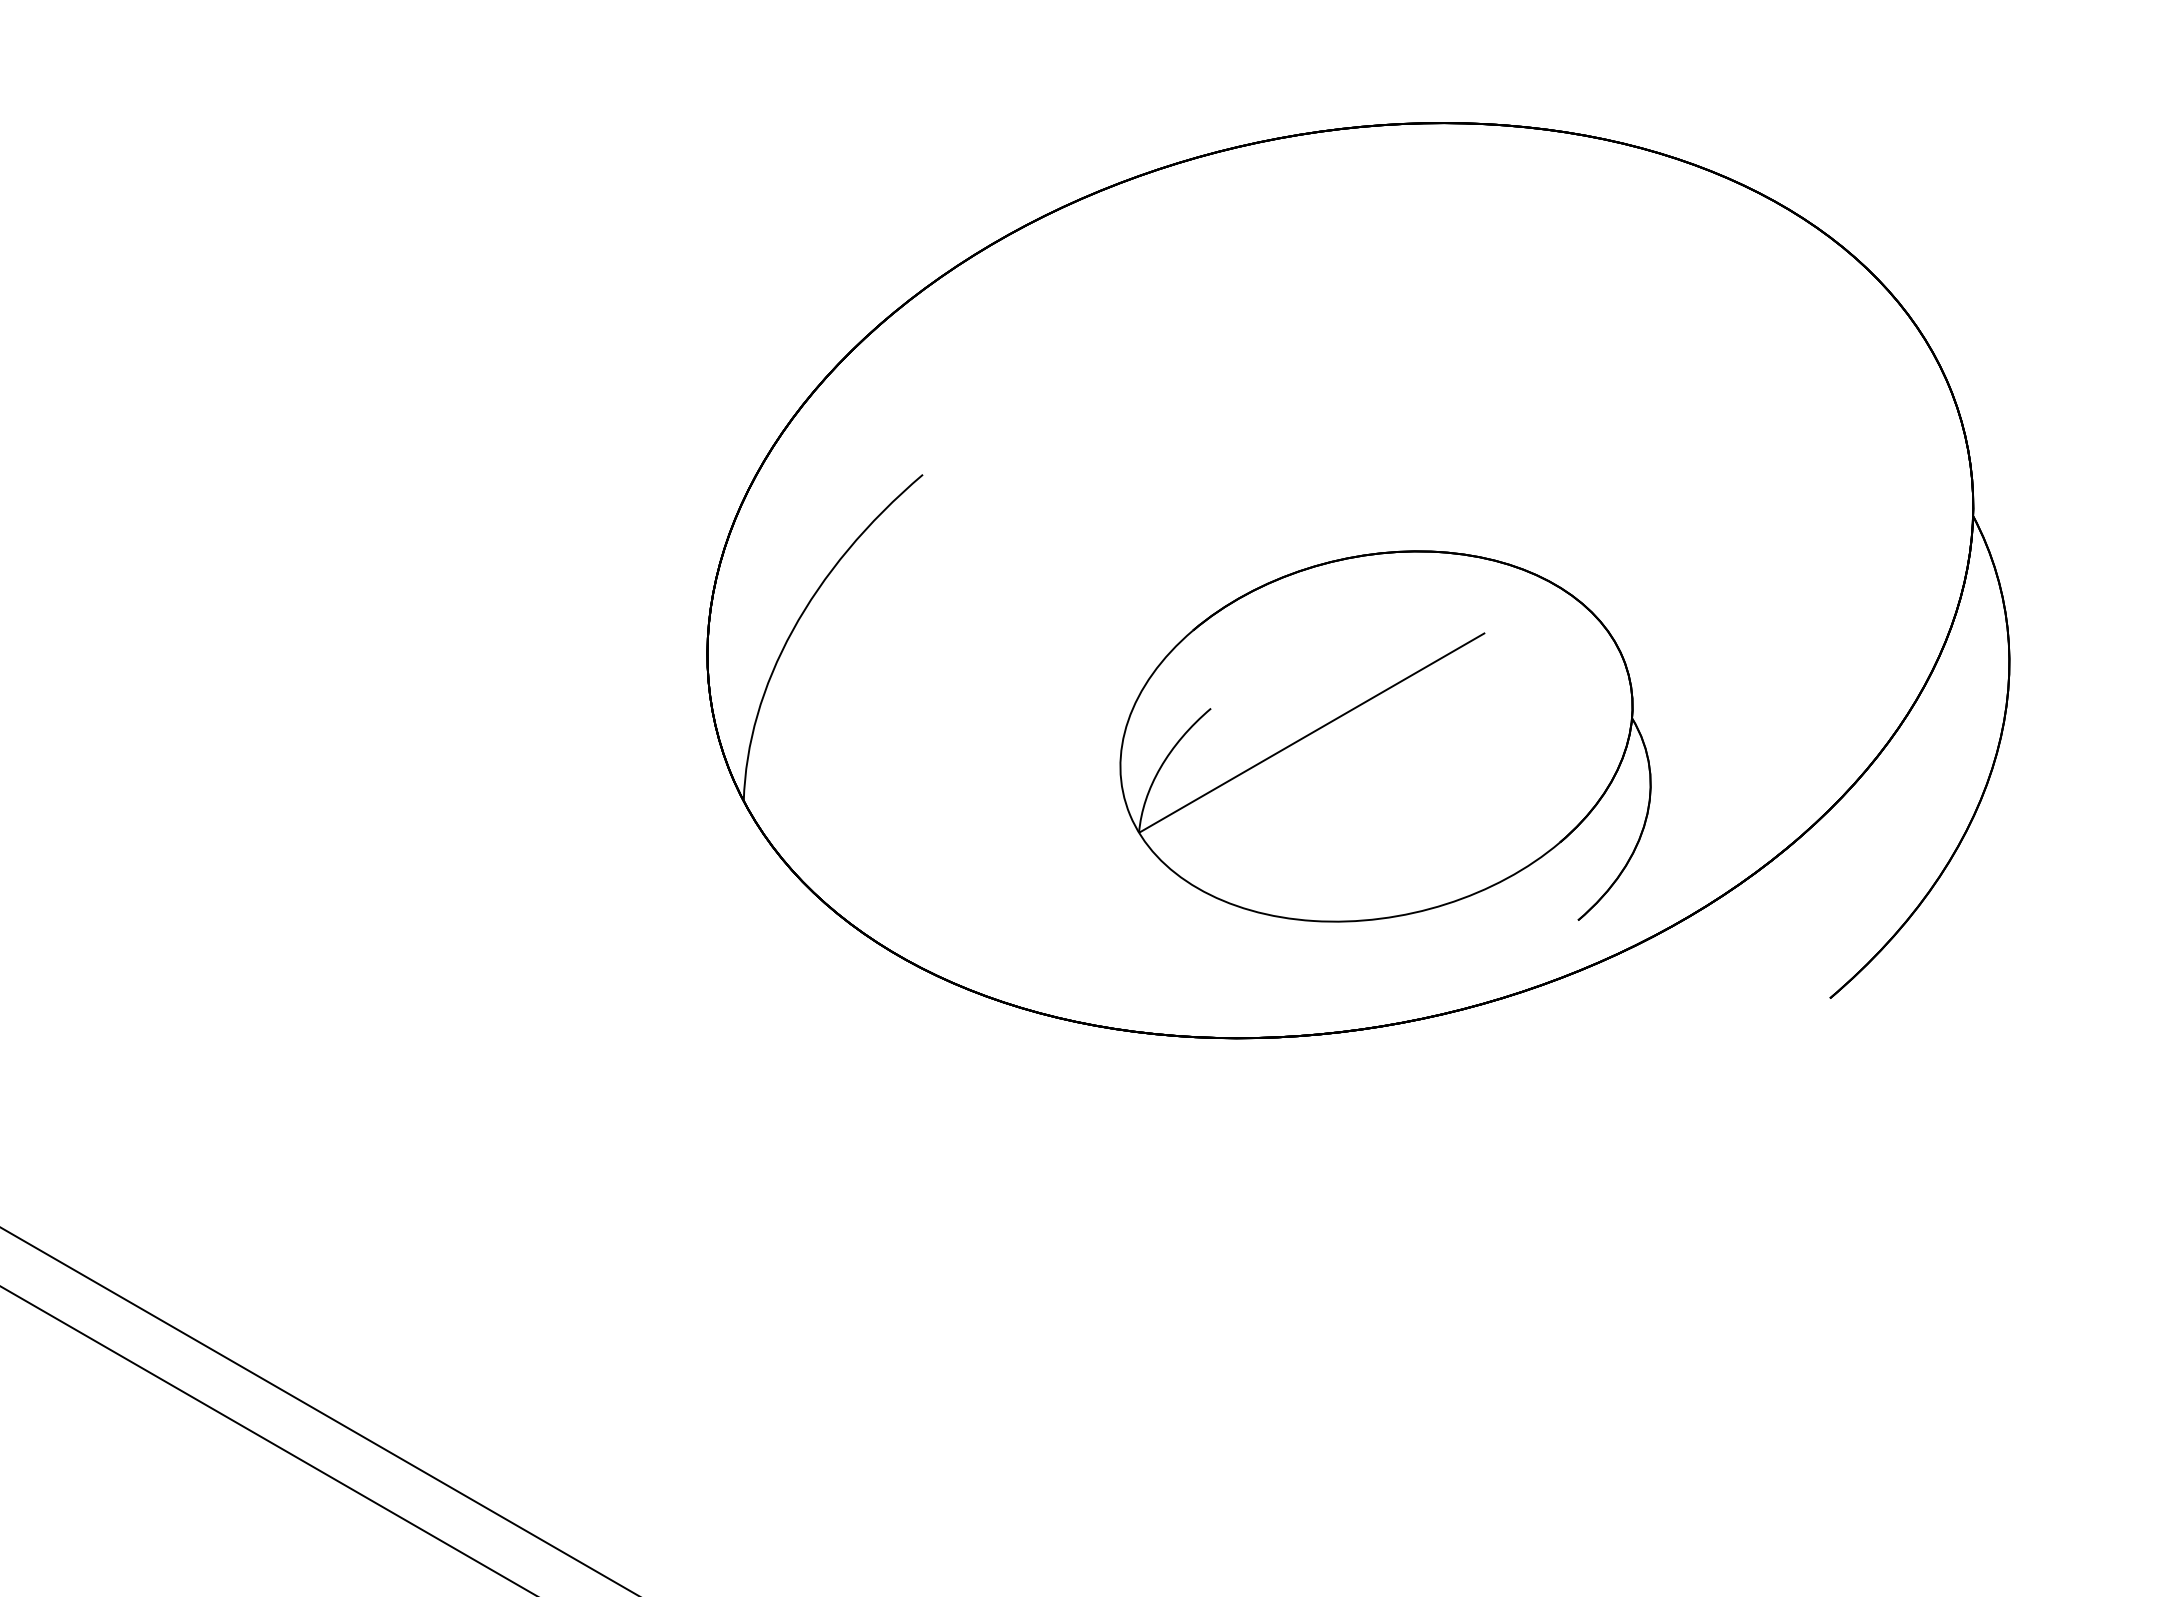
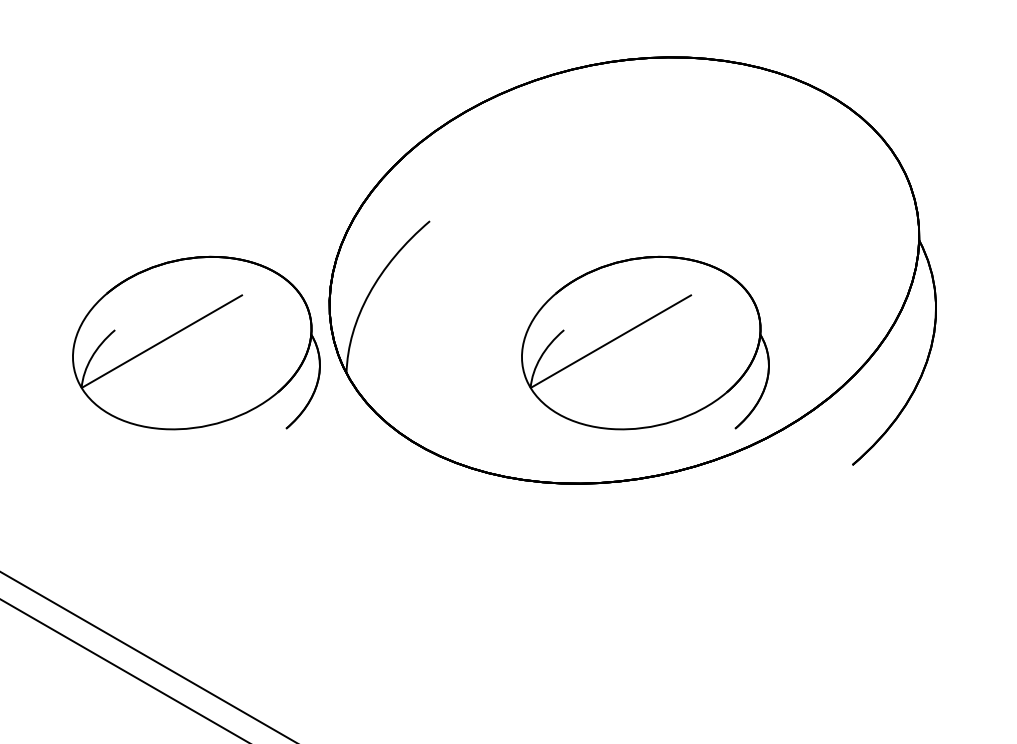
part: (421, 735) -> (196, 342), added

